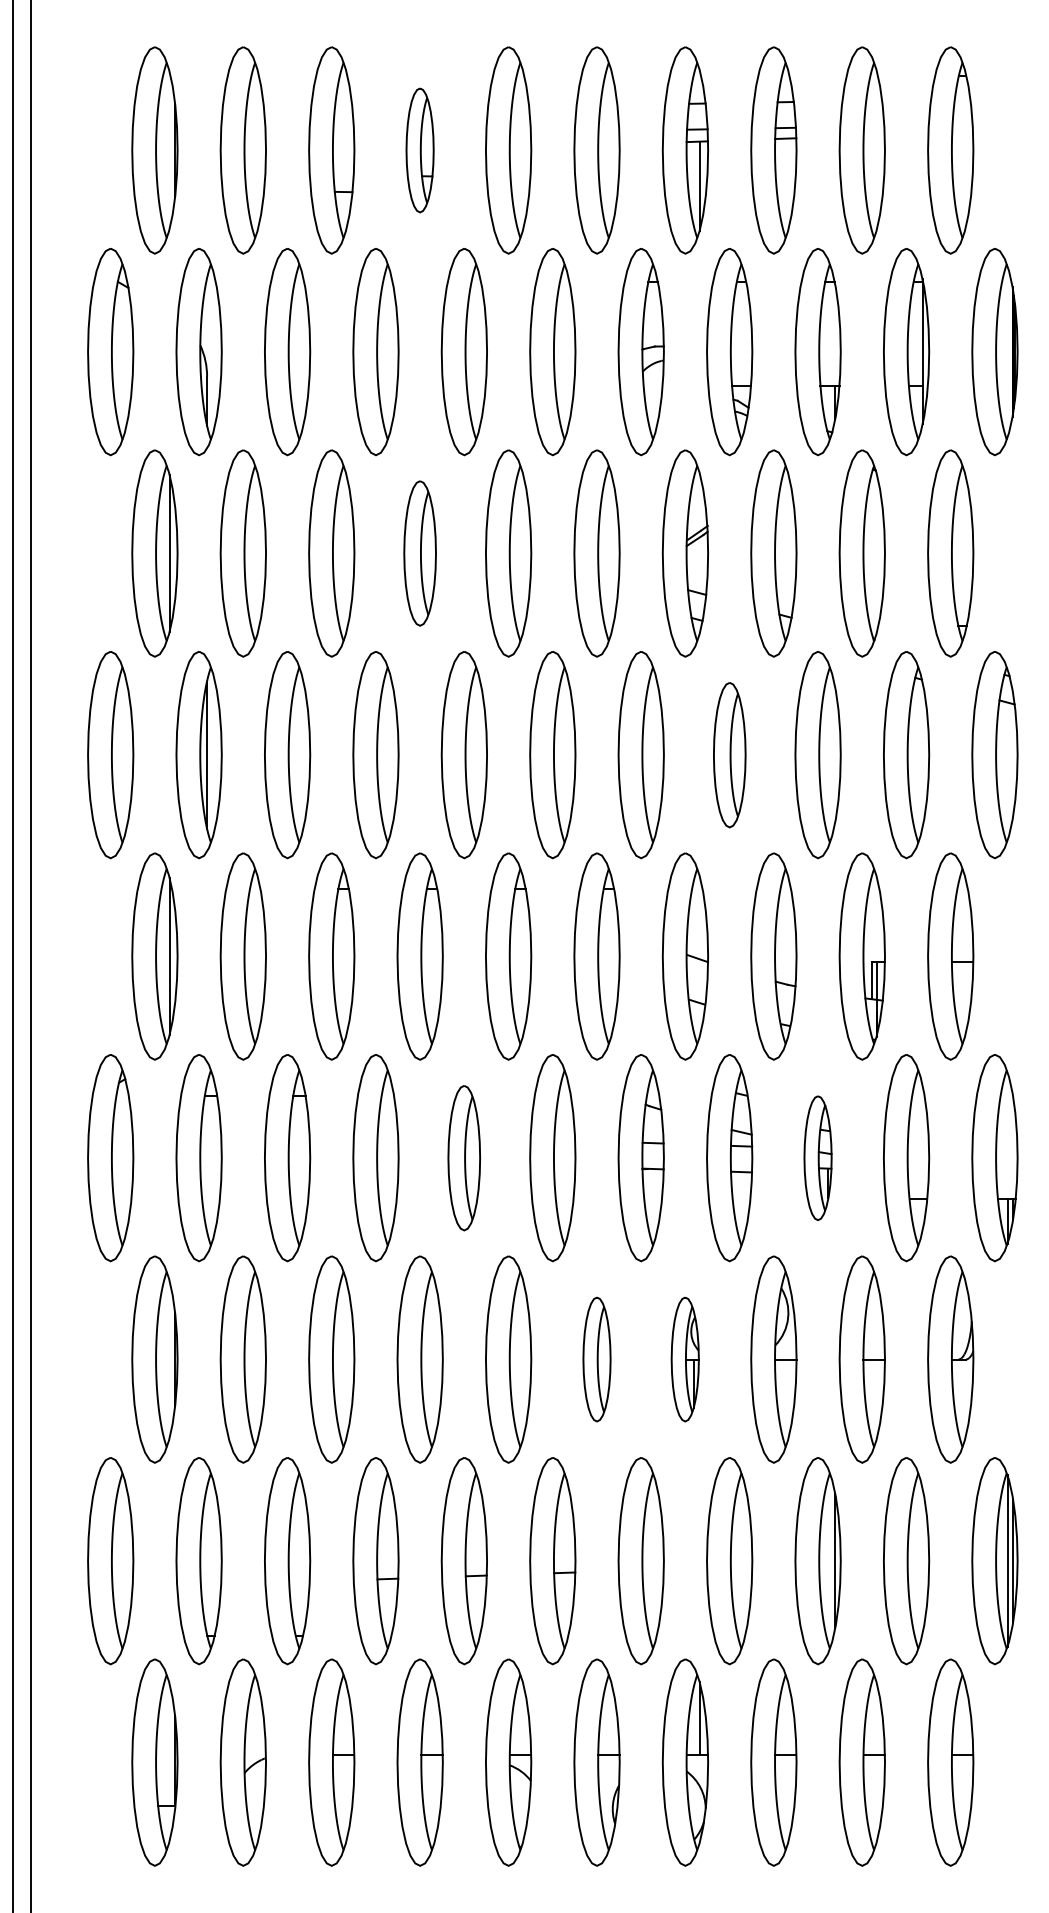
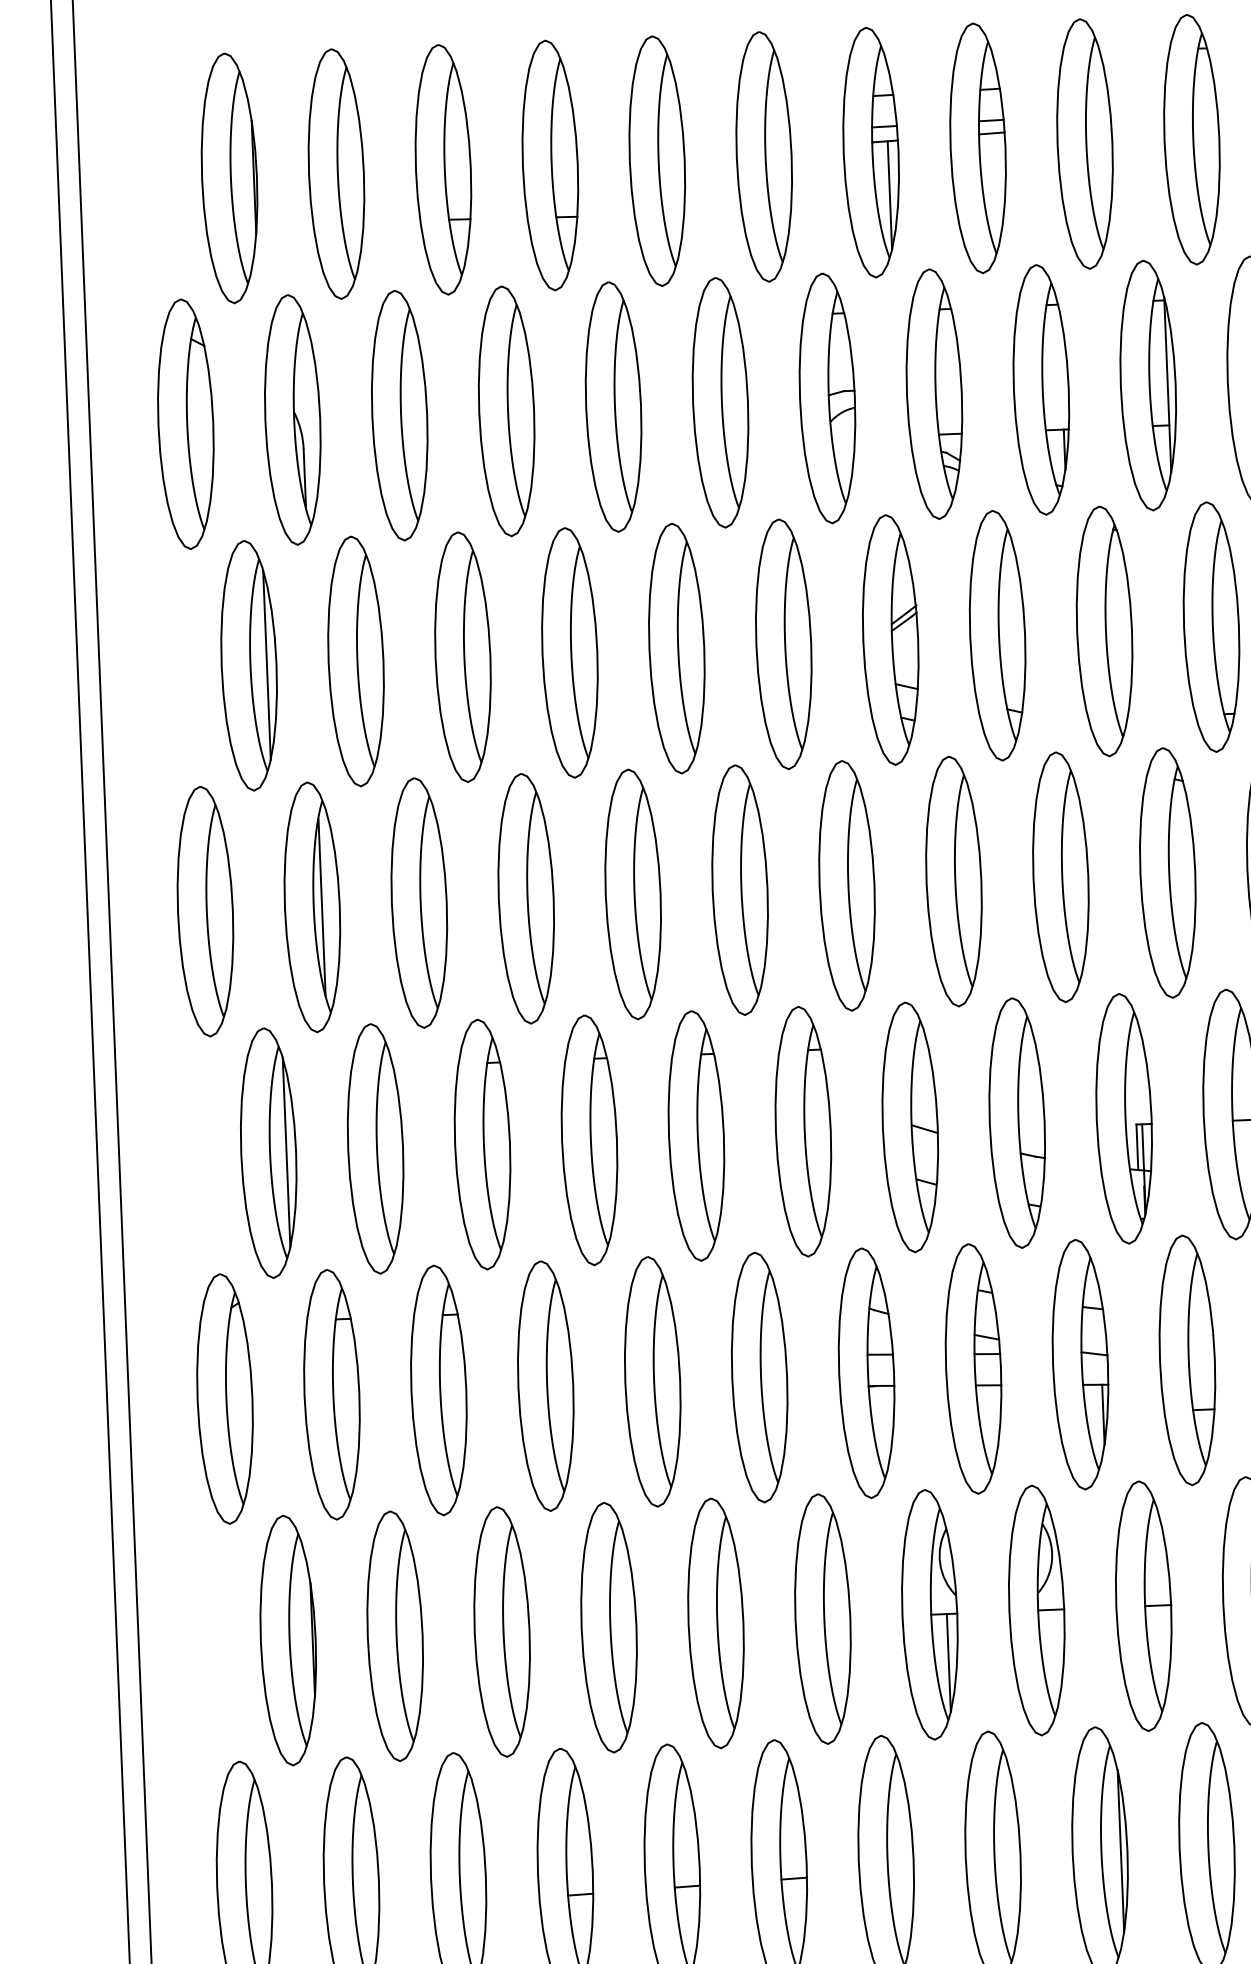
part: (419, 150) -> (549, 165), size x1.67
part: (419, 553) -> (569, 652), size x1.43
part: (729, 755) -> (953, 882), size x1.43
part: (463, 1158) -> (651, 1382), size x1.43
part: (817, 1158) -> (1079, 1365), size x1.67
part: (596, 1359) -> (822, 1619), size x1.67
part: (684, 1359) -> (928, 1614), size x1.67

